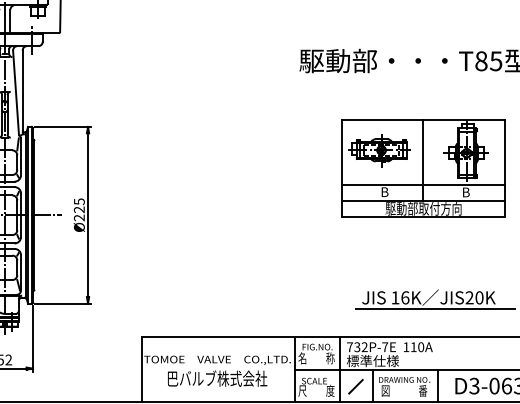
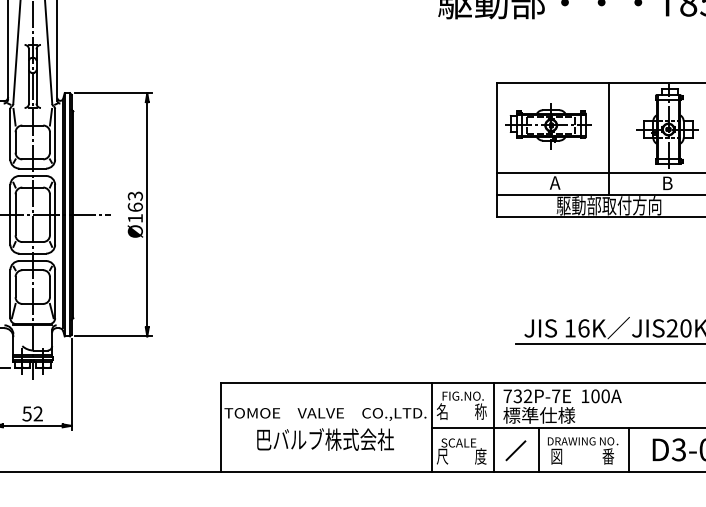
text: (384, 191) -> (555, 182), B -> A
text: (78, 209) -> (134, 206), Ø225 -> Ø163
text: (413, 347) -> (595, 396), 110A -> 100A

